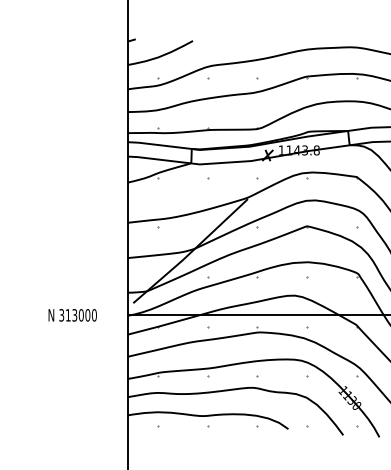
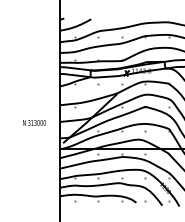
text: (72, 314) -> (34, 122), moved

